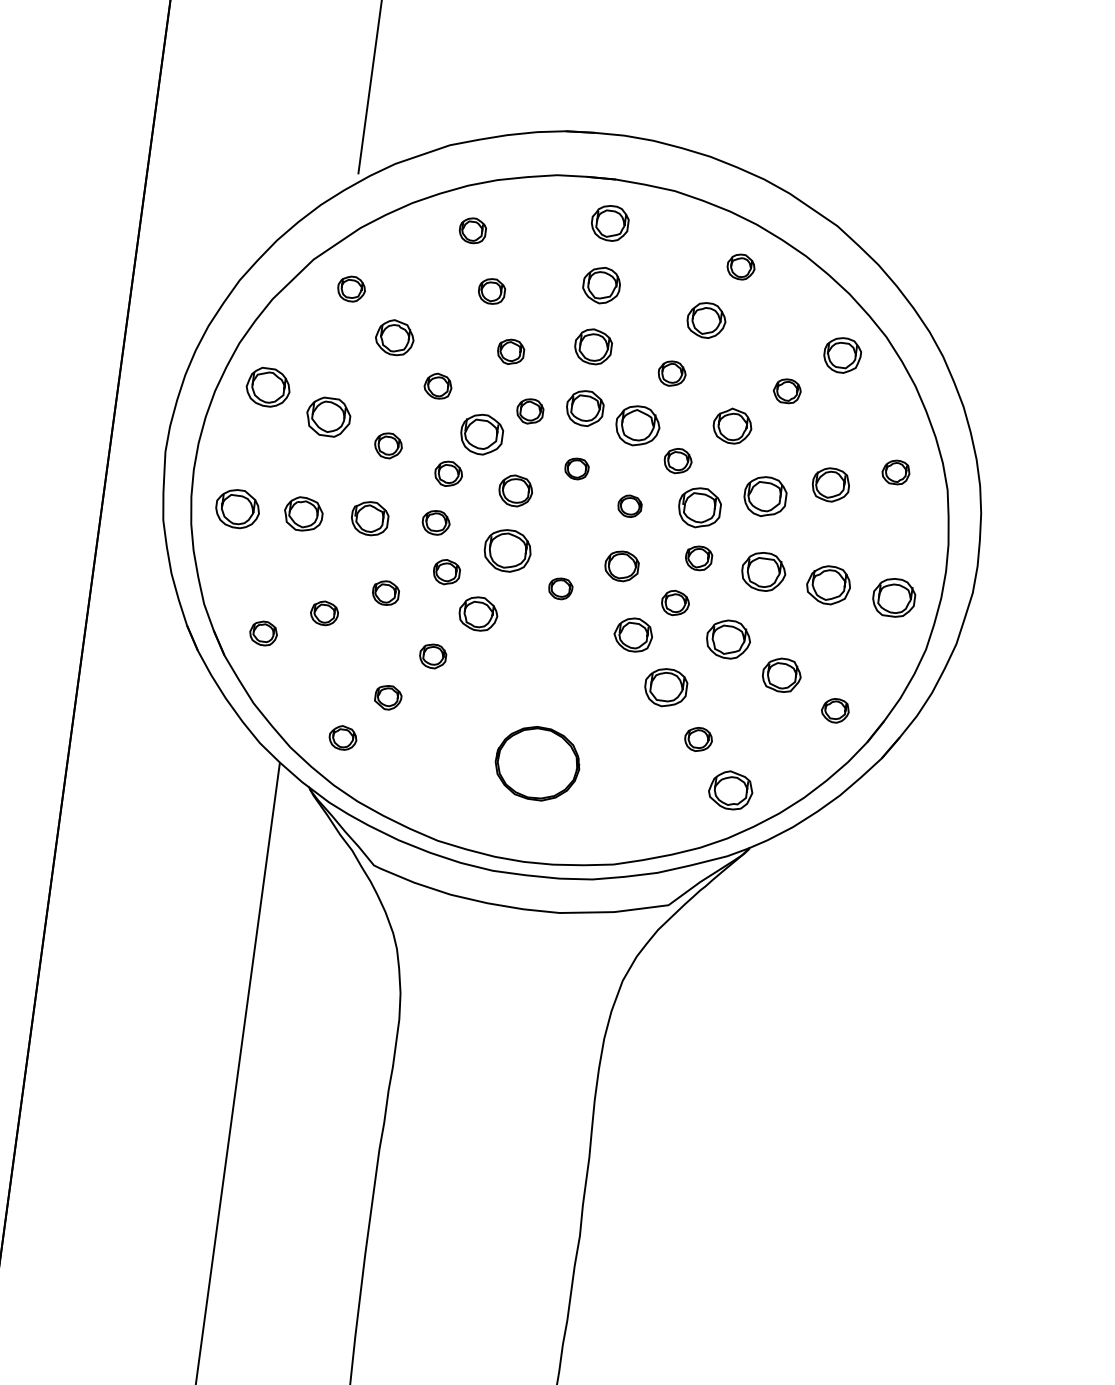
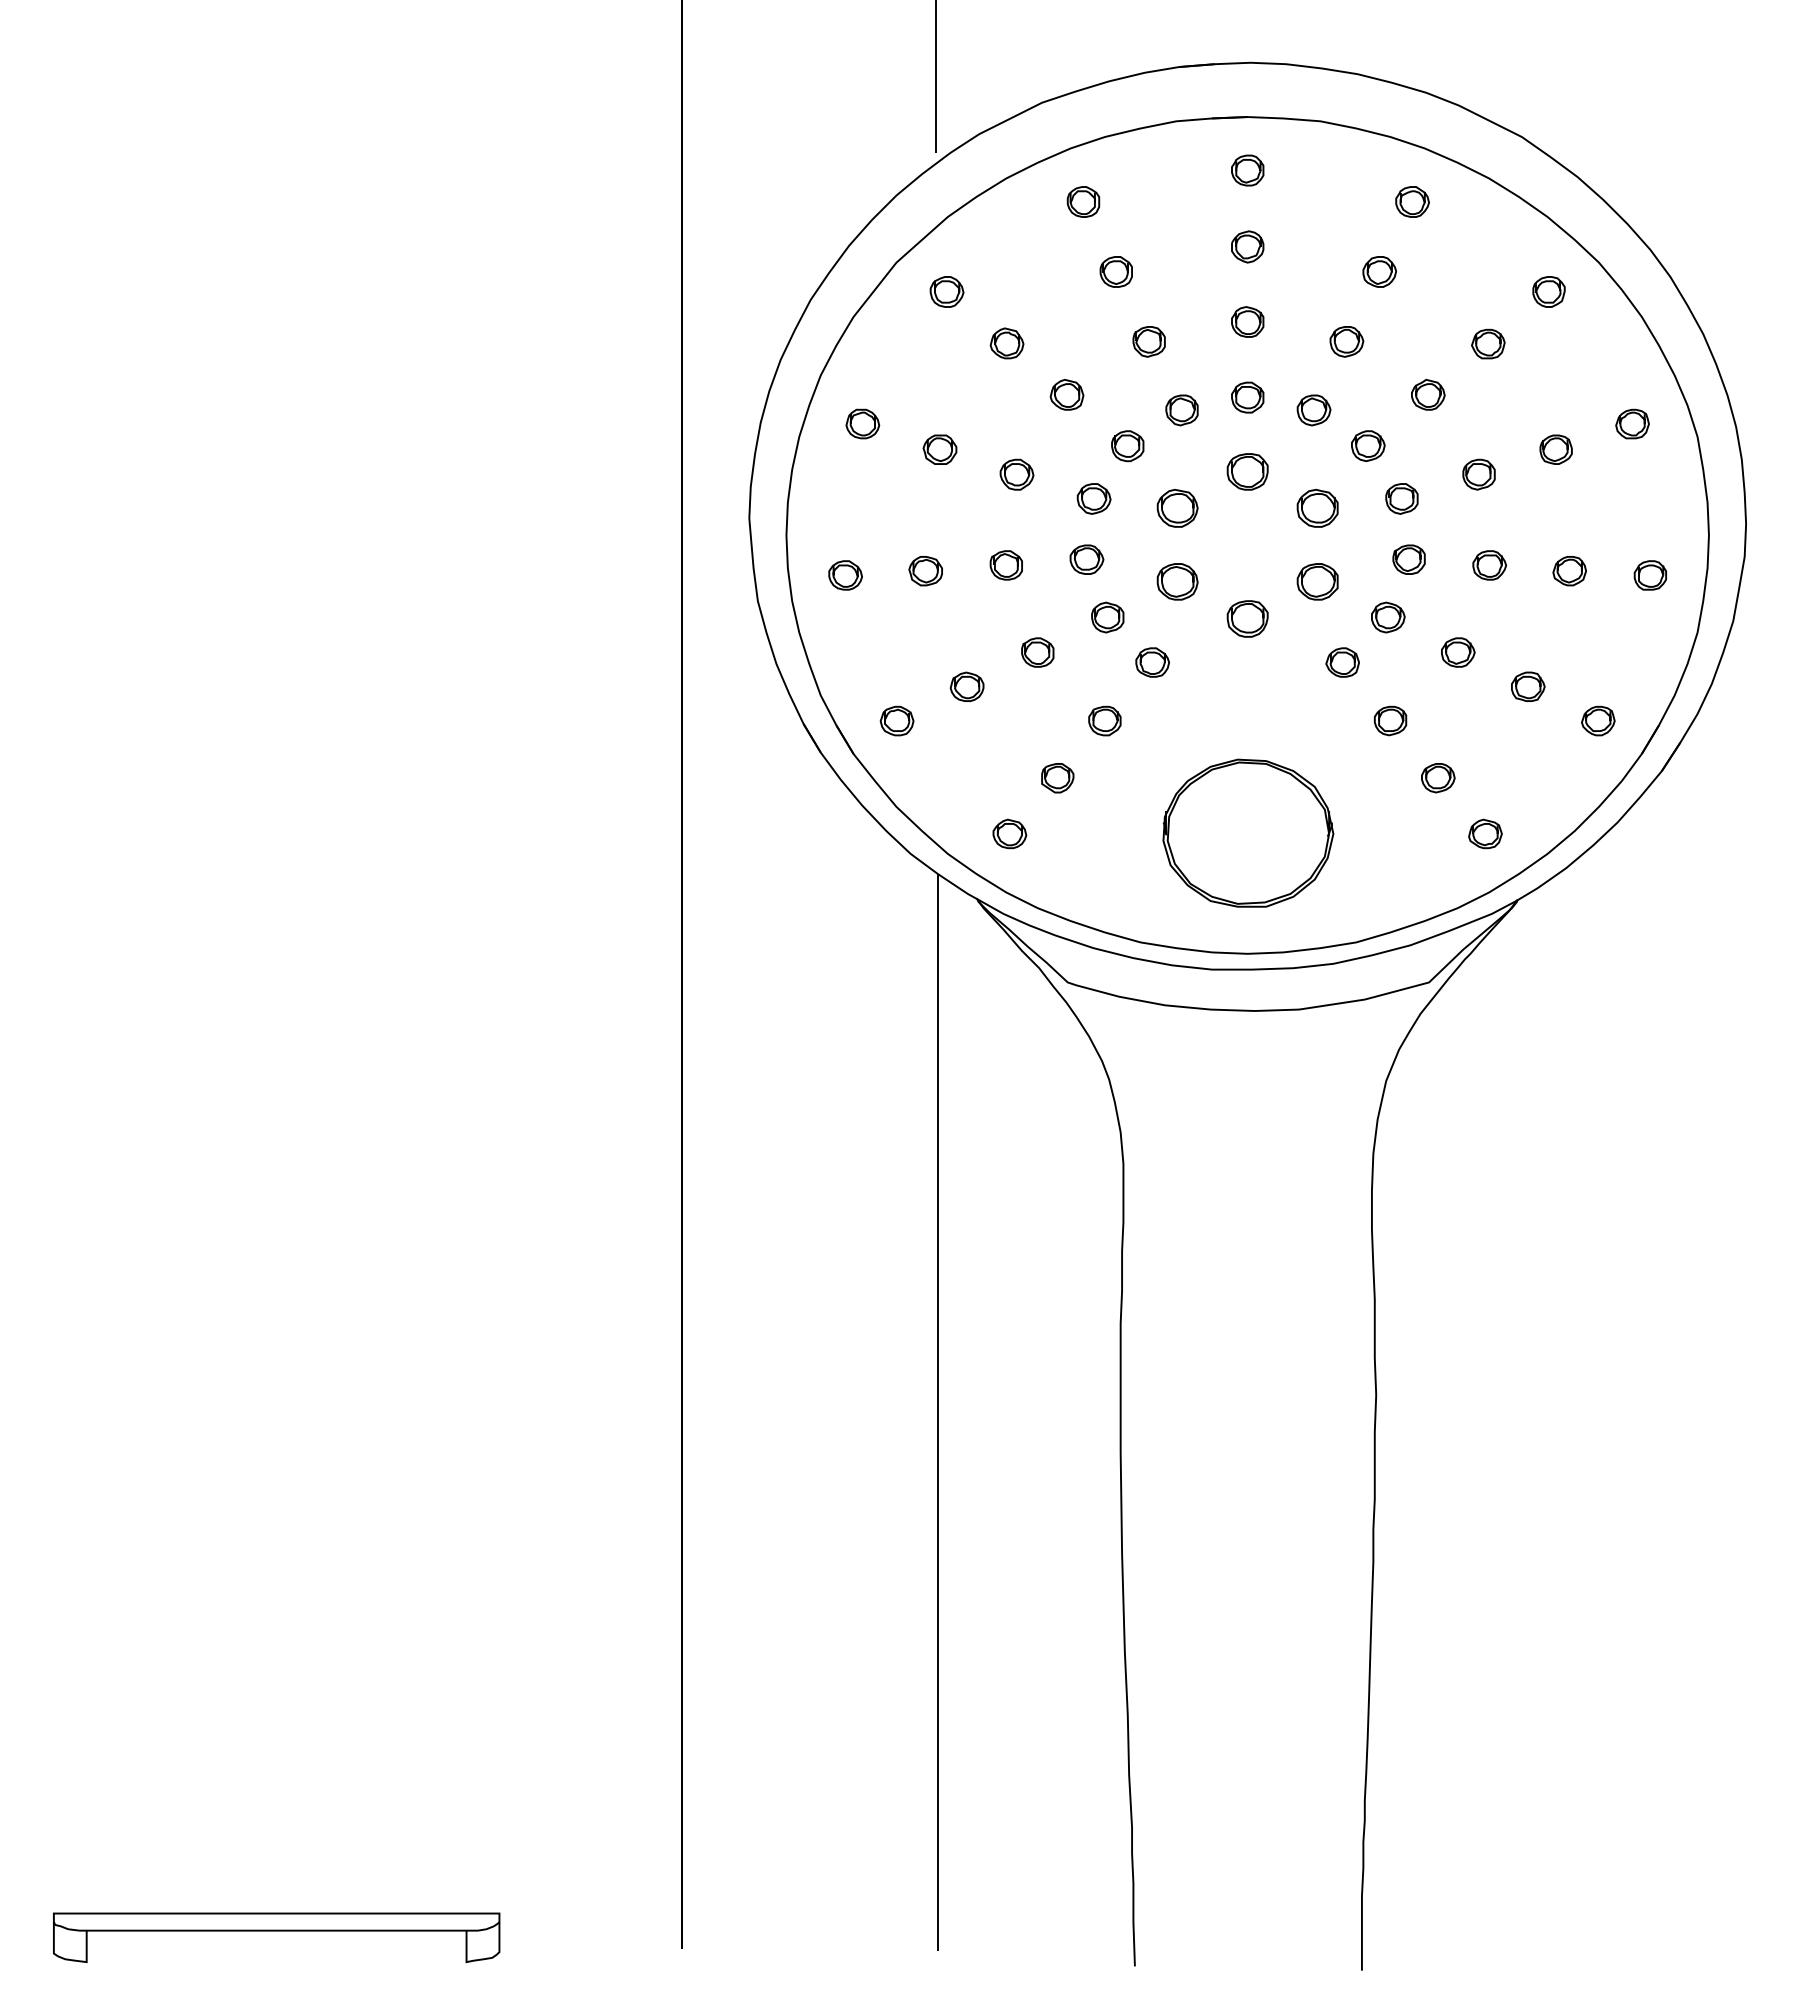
part: (610, 223) -> (1247, 170), size x0.71
part: (601, 285) -> (1247, 246), size x0.71
part: (706, 320) -> (1379, 271), size x0.71
part: (394, 337) -> (1006, 343), size x0.71
part: (593, 346) -> (1247, 321), size x0.71
part: (842, 354) -> (1548, 291), size x0.71
part: (268, 386) -> (862, 423), size x0.62
part: (584, 408) -> (1247, 397), size x0.71
part: (328, 416) -> (939, 449), size x0.62
part: (732, 425) -> (1428, 394), size x0.71
part: (637, 426) -> (1313, 410), size x0.62
part: (481, 434) -> (1127, 446), size x0.62
part: (576, 468) -> (1247, 471), size x1.43
part: (830, 484) -> (1555, 449), size x0.71
part: (764, 496) -> (1478, 474), size x0.62
part: (629, 505) -> (1317, 507), size x1.43
part: (699, 507) -> (1401, 498), size x0.62
part: (237, 509) -> (845, 575), size x0.62
part: (303, 514) -> (925, 571), size x0.71
part: (369, 518) -> (1005, 565), size x0.71
part: (507, 550) -> (1177, 581), size x0.71
part: (763, 571) -> (1489, 565), size x0.62
part: (828, 585) -> (1569, 571), size x0.62
part: (560, 588) -> (1247, 618), size x1.43
part: (893, 597) -> (1649, 575), size x0.62
part: (478, 613) -> (1152, 662), size x0.71
part: (633, 634) -> (1342, 662), size x0.71
part: (728, 639) -> (1458, 652), size x0.62
part: (782, 674) -> (1528, 686), size x0.71
part: (665, 687) -> (1390, 720), size x0.62
part: (537, 763) -> (1248, 832), size x1.67
part: (730, 789) -> (1485, 833), size x0.62

